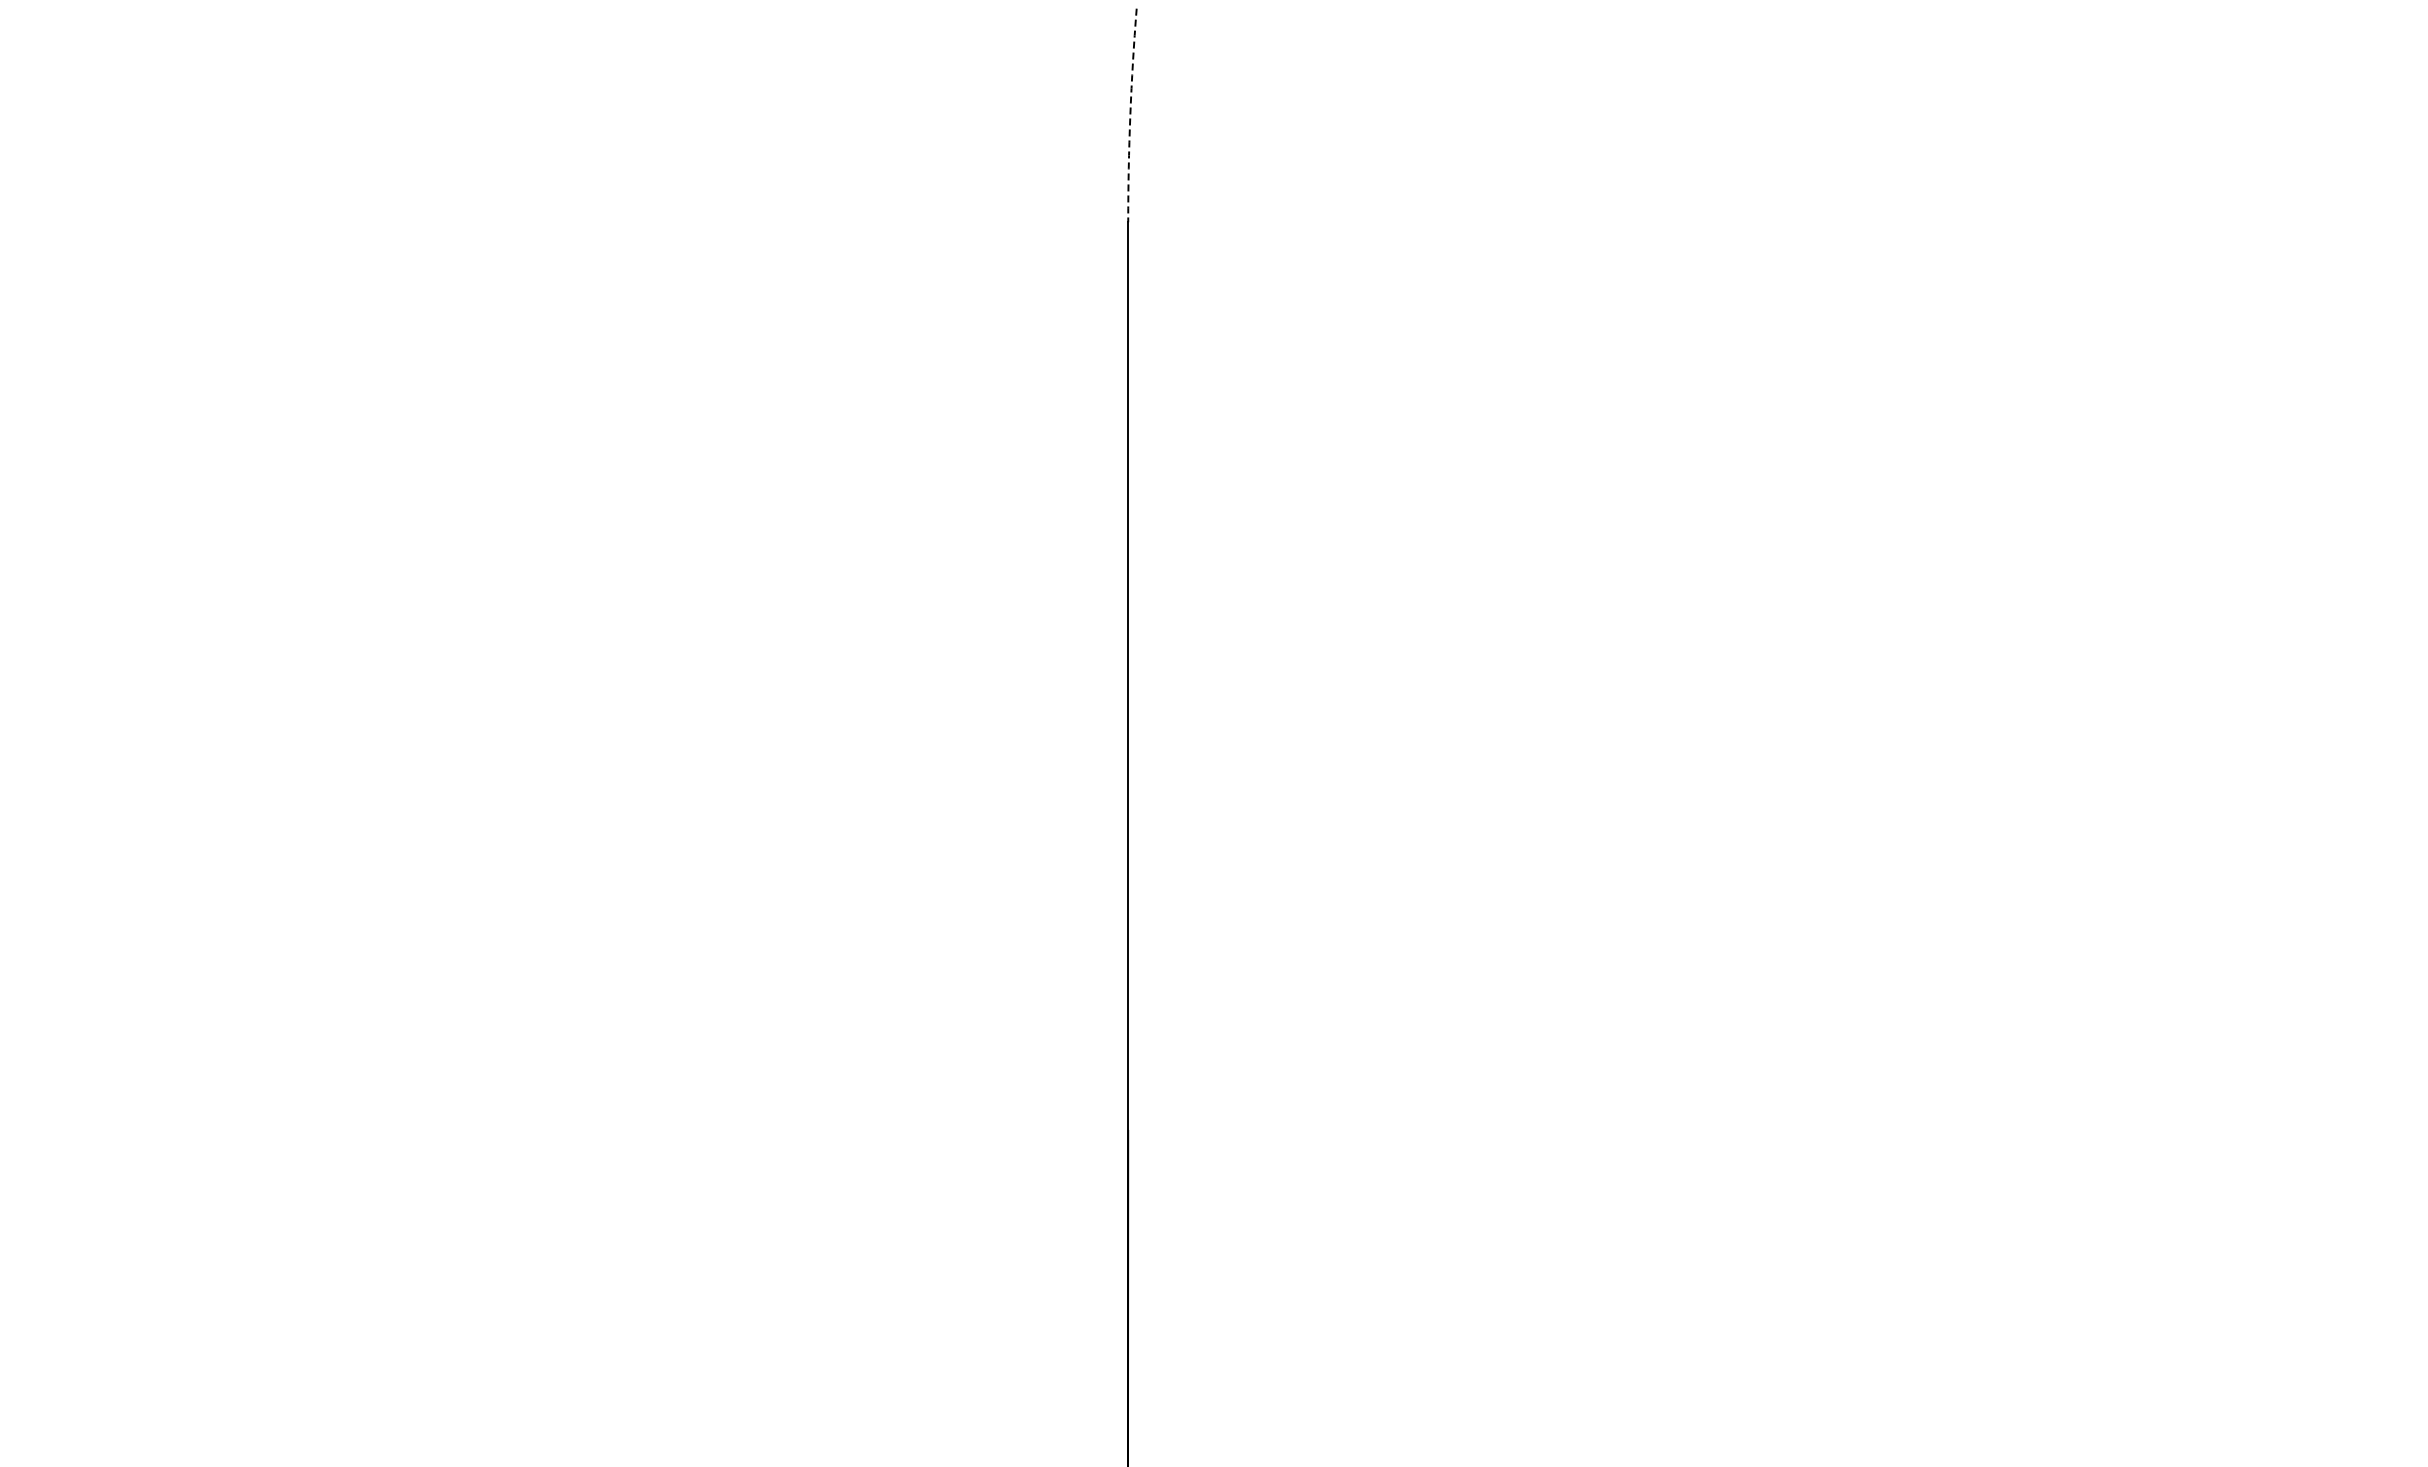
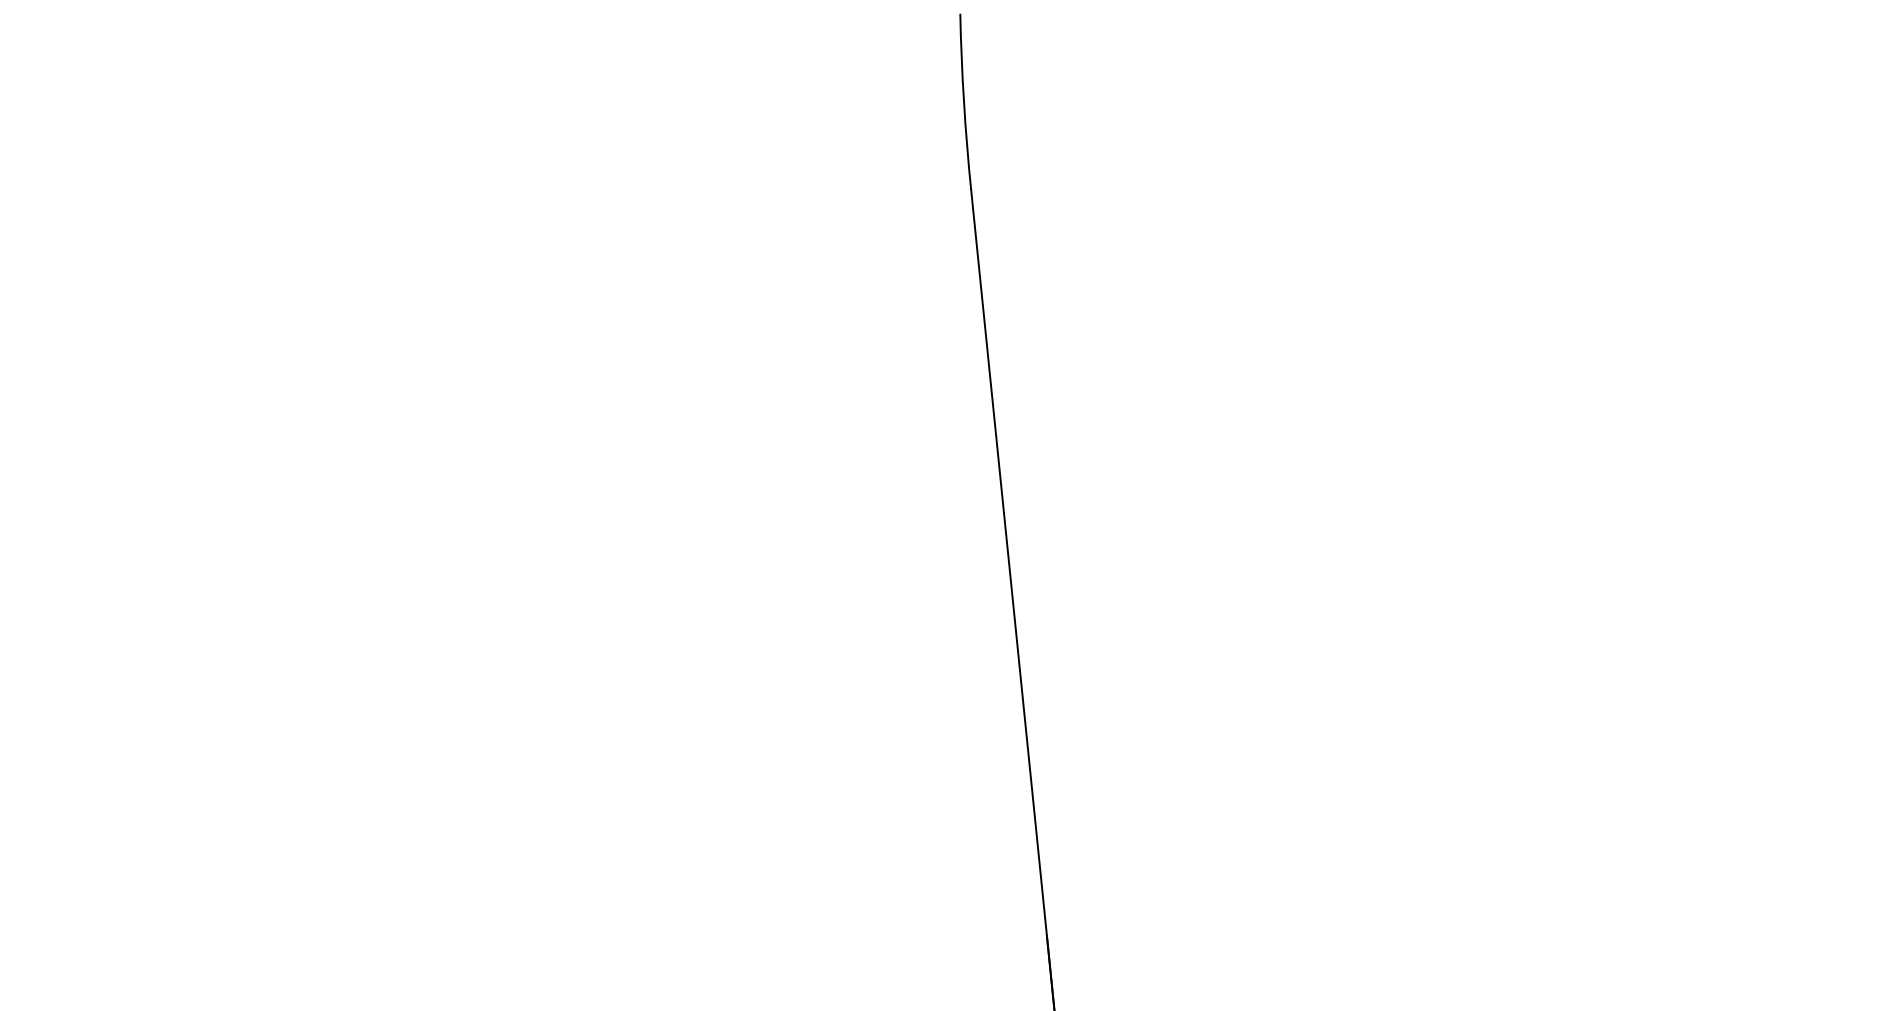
arc: (1130, 115) -> (964, 101), dashed -> solid

